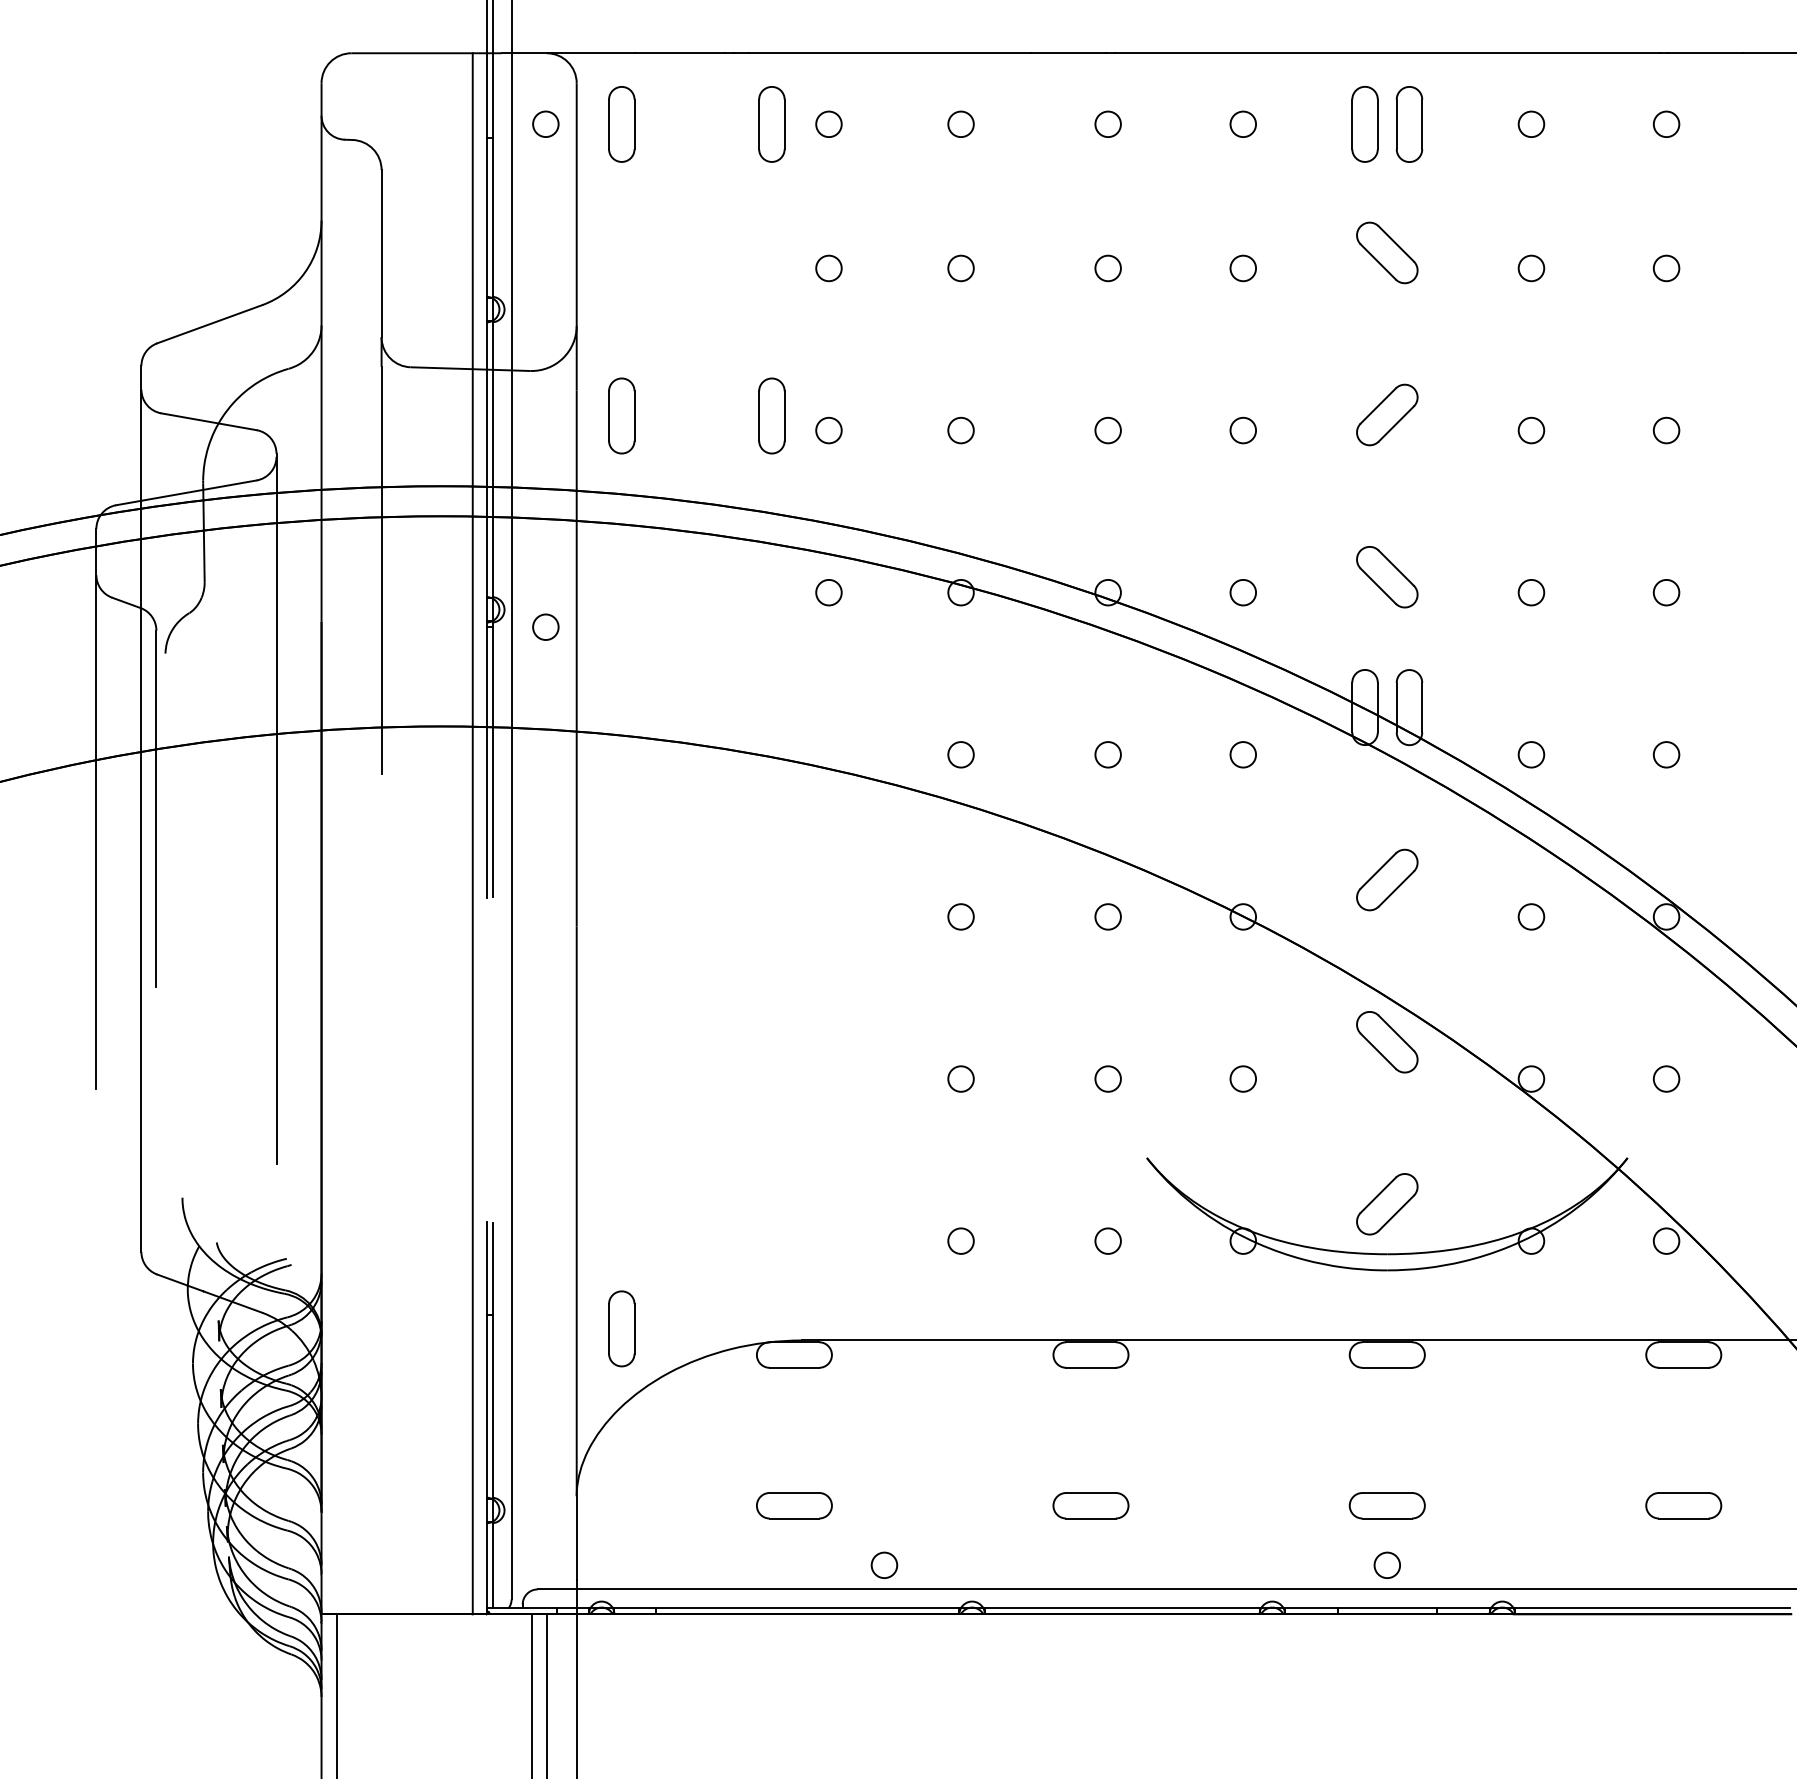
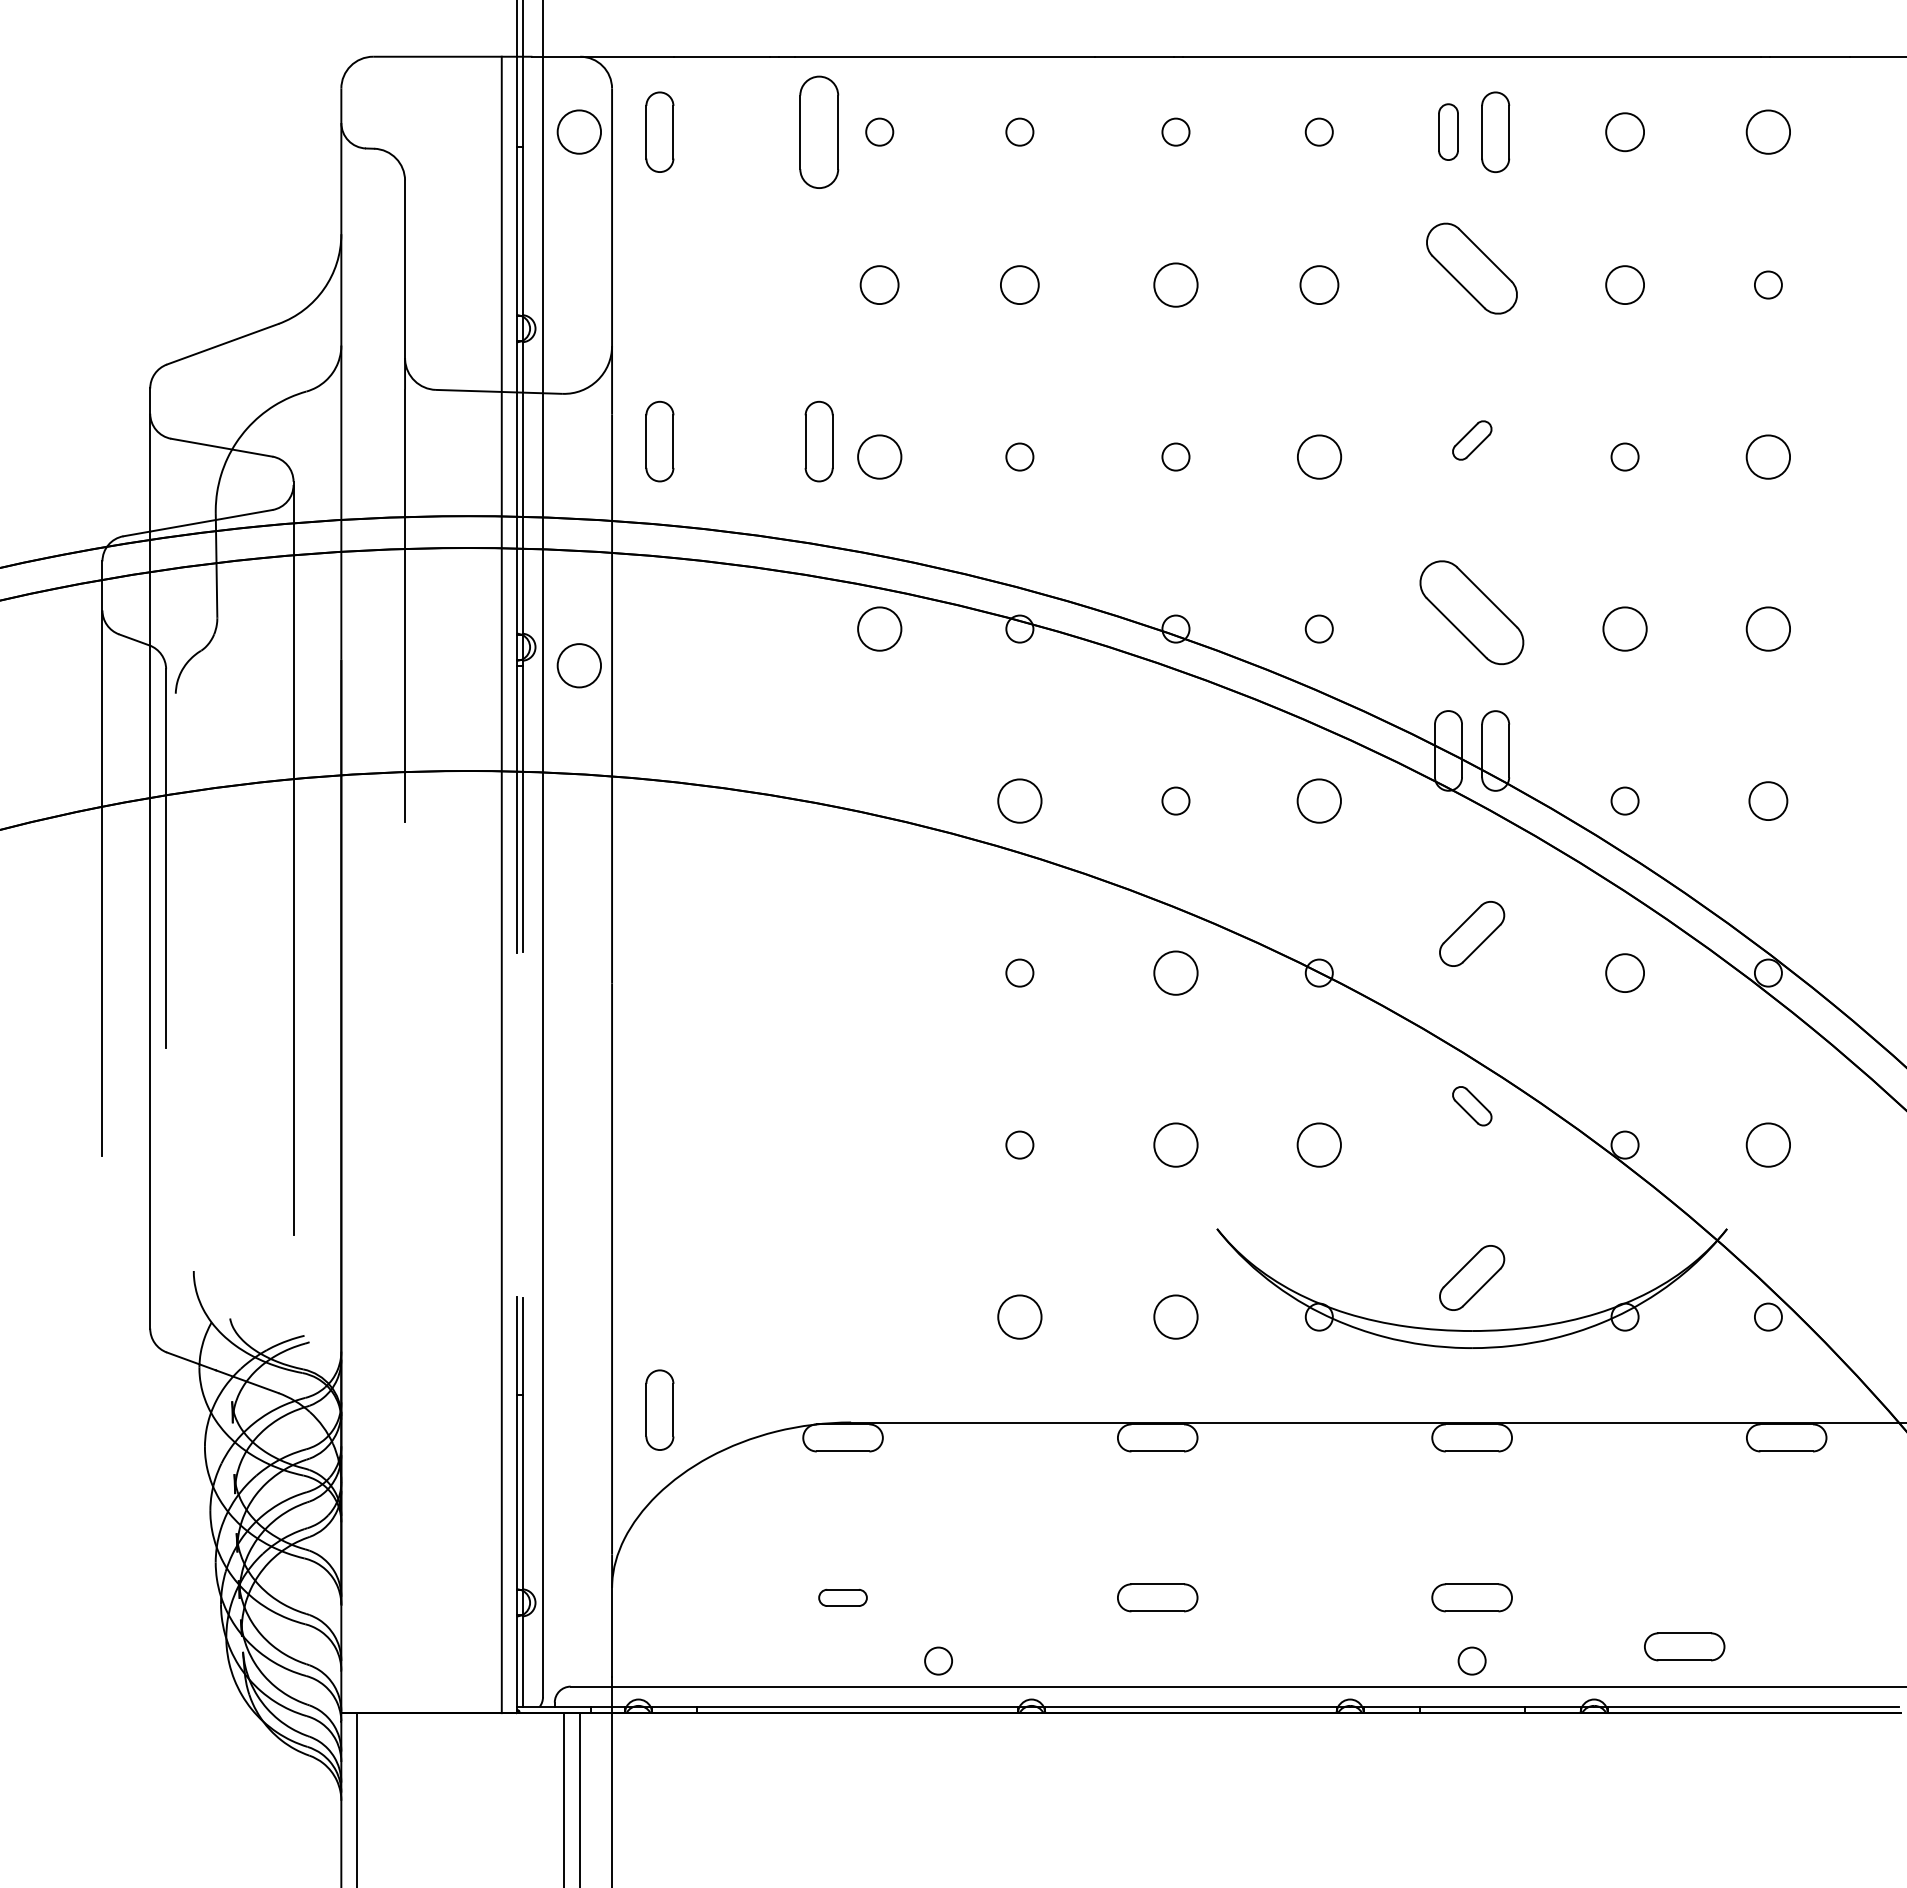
circle: (545, 123) -> (578, 131), size x1.6
part: (771, 123) -> (818, 131), size x1.4
part: (1365, 123) -> (1448, 131), size x0.7
circle: (1530, 123) -> (1624, 131), size x1.4
circle: (1665, 123) -> (1767, 131), size x1.6
part: (1387, 252) -> (1472, 268), size x1.4
circle: (828, 267) -> (879, 284), size x1.4
circle: (960, 267) -> (1019, 284), size x1.4
circle: (1107, 267) -> (1175, 284), size x1.6
circle: (1242, 267) -> (1318, 284), size x1.4
circle: (1530, 267) -> (1624, 284), size x1.4
part: (1387, 414) -> (1472, 440), size x0.6
circle: (828, 430) -> (879, 456), size x1.6
circle: (1242, 430) -> (1318, 456), size x1.6
circle: (1666, 430) -> (1768, 456), size x1.6
part: (1387, 577) -> (1472, 612), size x1.6
circle: (828, 592) -> (879, 628), size x1.6
circle: (1530, 592) -> (1624, 628), size x1.6
circle: (1665, 592) -> (1767, 628), size x1.6
circle: (545, 627) -> (578, 665), size x1.6
circle: (960, 754) -> (1019, 800), size x1.6
circle: (1242, 754) -> (1318, 800), size x1.6
circle: (1666, 754) -> (1768, 800), size x1.4
circle: (1107, 916) -> (1175, 972), size x1.6
circle: (1530, 916) -> (1624, 972), size x1.4
part: (1387, 1042) -> (1472, 1106), size x0.6
circle: (1107, 1078) -> (1175, 1144), size x1.6
circle: (1242, 1078) -> (1318, 1144), size x1.6
circle: (1665, 1078) -> (1767, 1144), size x1.6
circle: (960, 1240) -> (1019, 1316), size x1.6
circle: (1107, 1240) -> (1175, 1316), size x1.6
part: (793, 1505) -> (842, 1597), size x0.6
part: (1683, 1505) -> (1684, 1646), moved

